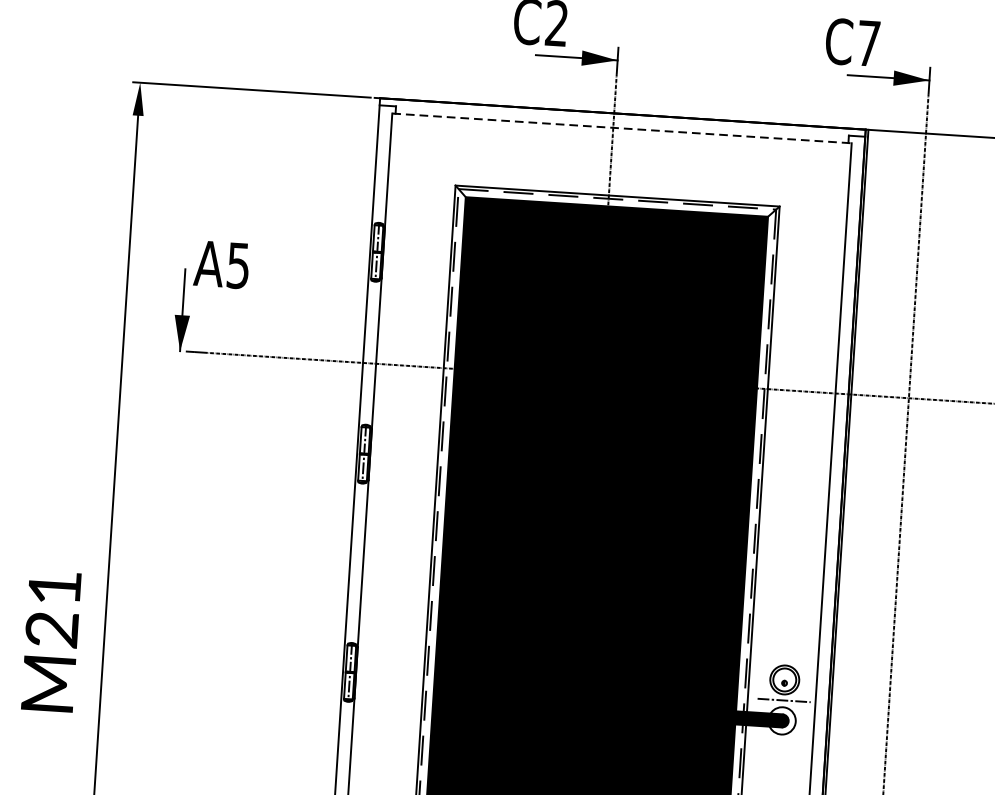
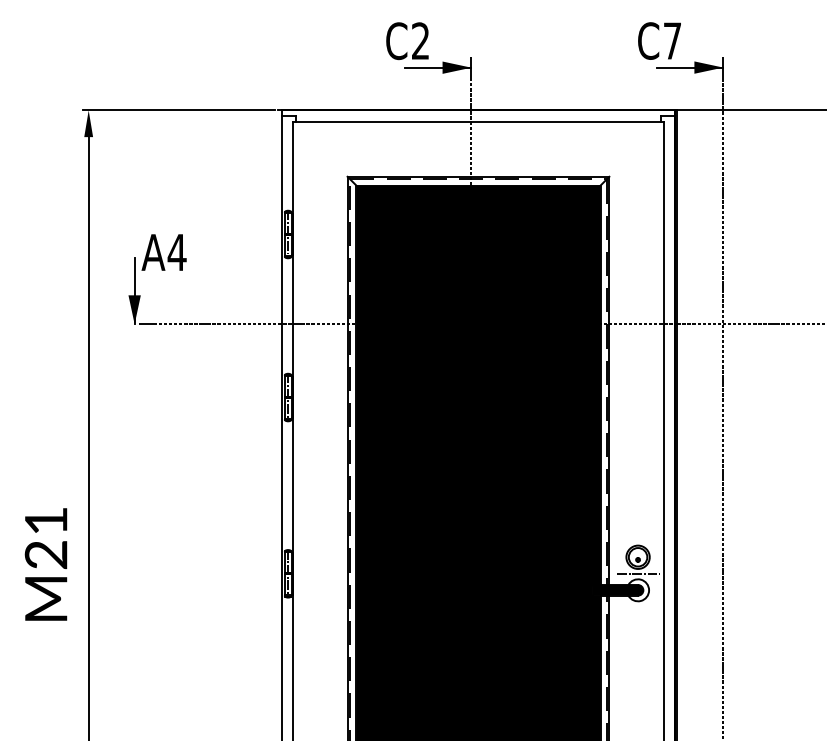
line: (621, 128) -> (478, 122), dashed -> solid
text: (237, 265) -> (176, 252), A5 -> A4

